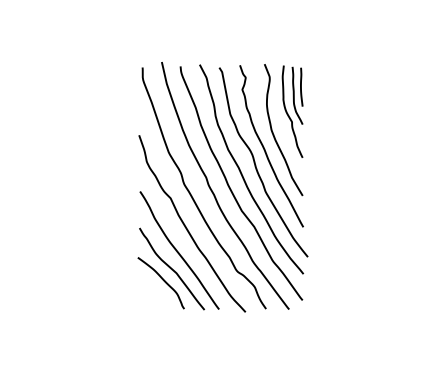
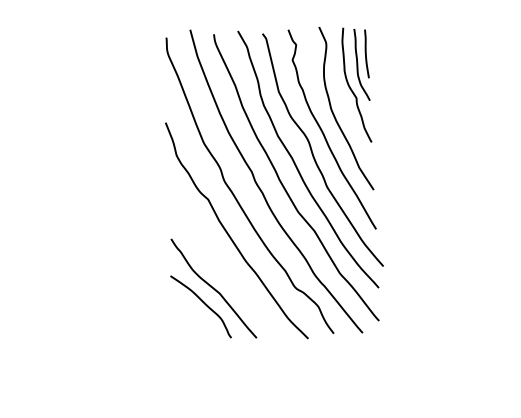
curve: (178, 251) -> (221, 266), removed

